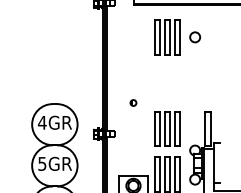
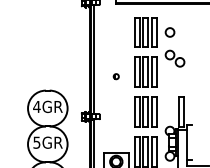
part: (183, 78) -> (159, 68), added
part: (132, 102) -> (115, 76), moved

